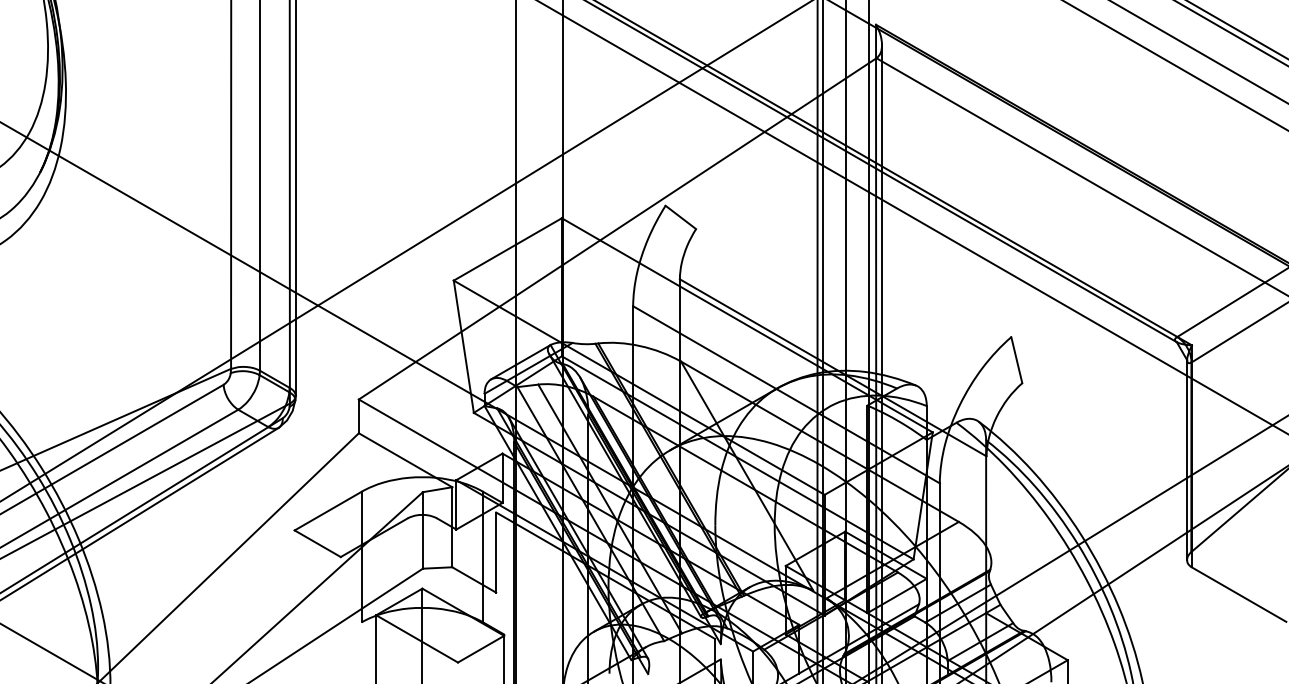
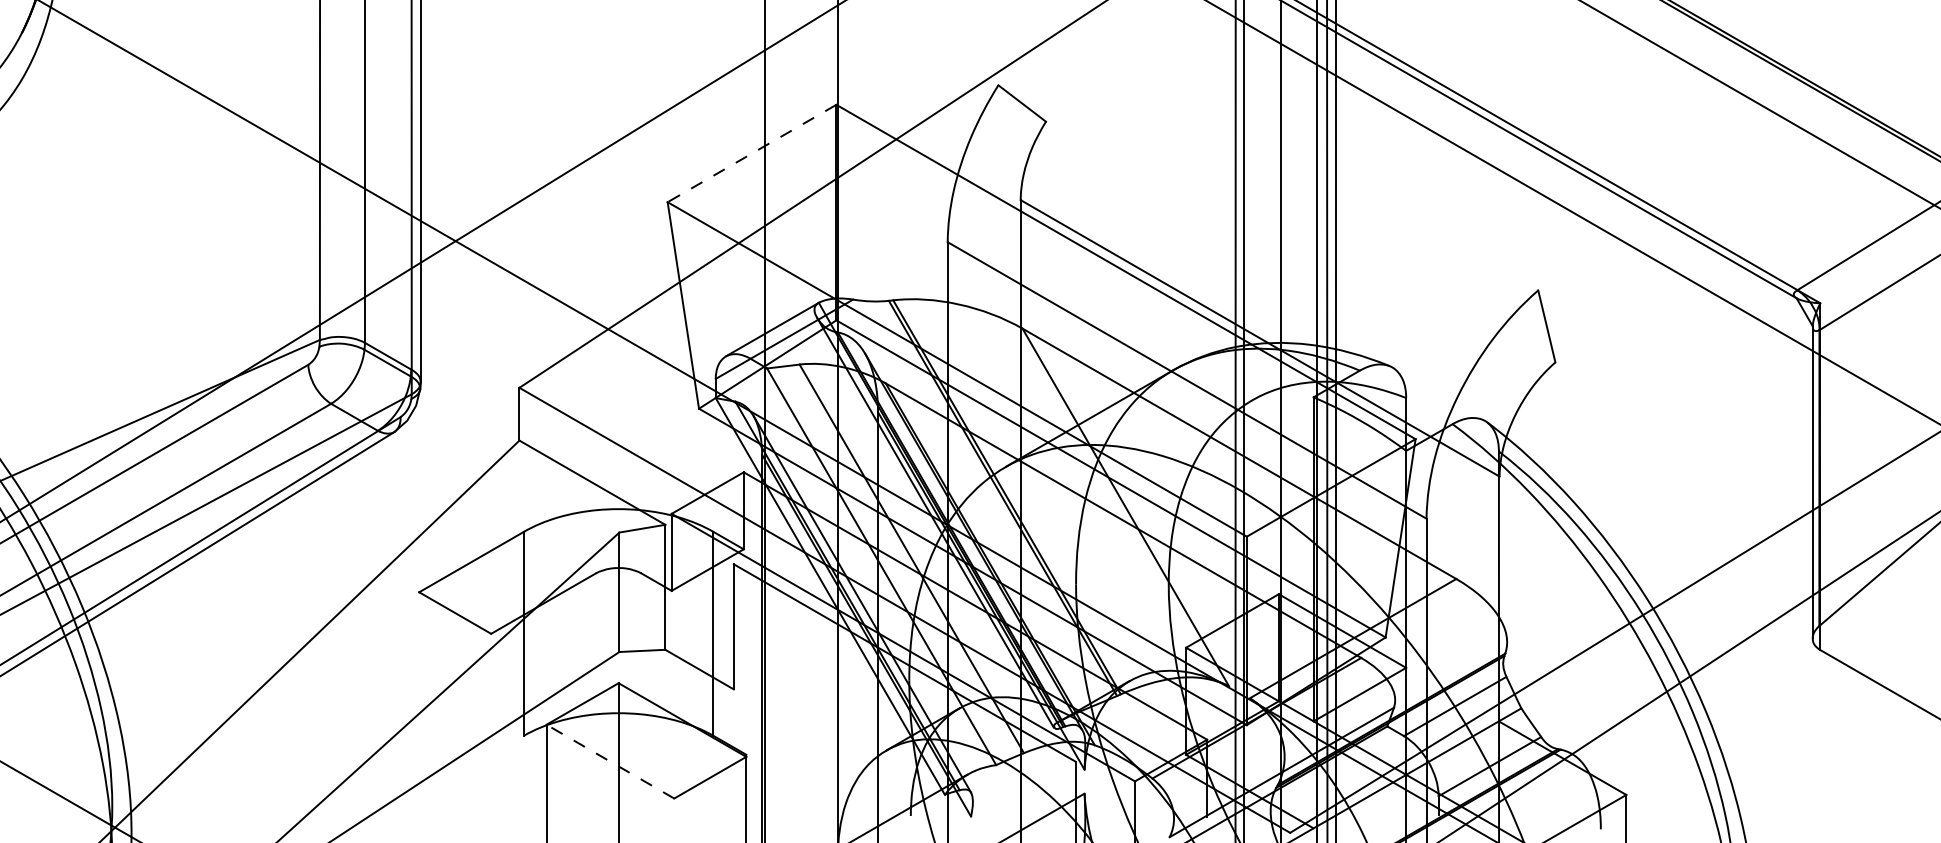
line: (507, 249) -> (751, 153), solid -> dashed
line: (416, 638) -> (609, 761), solid -> dashed

